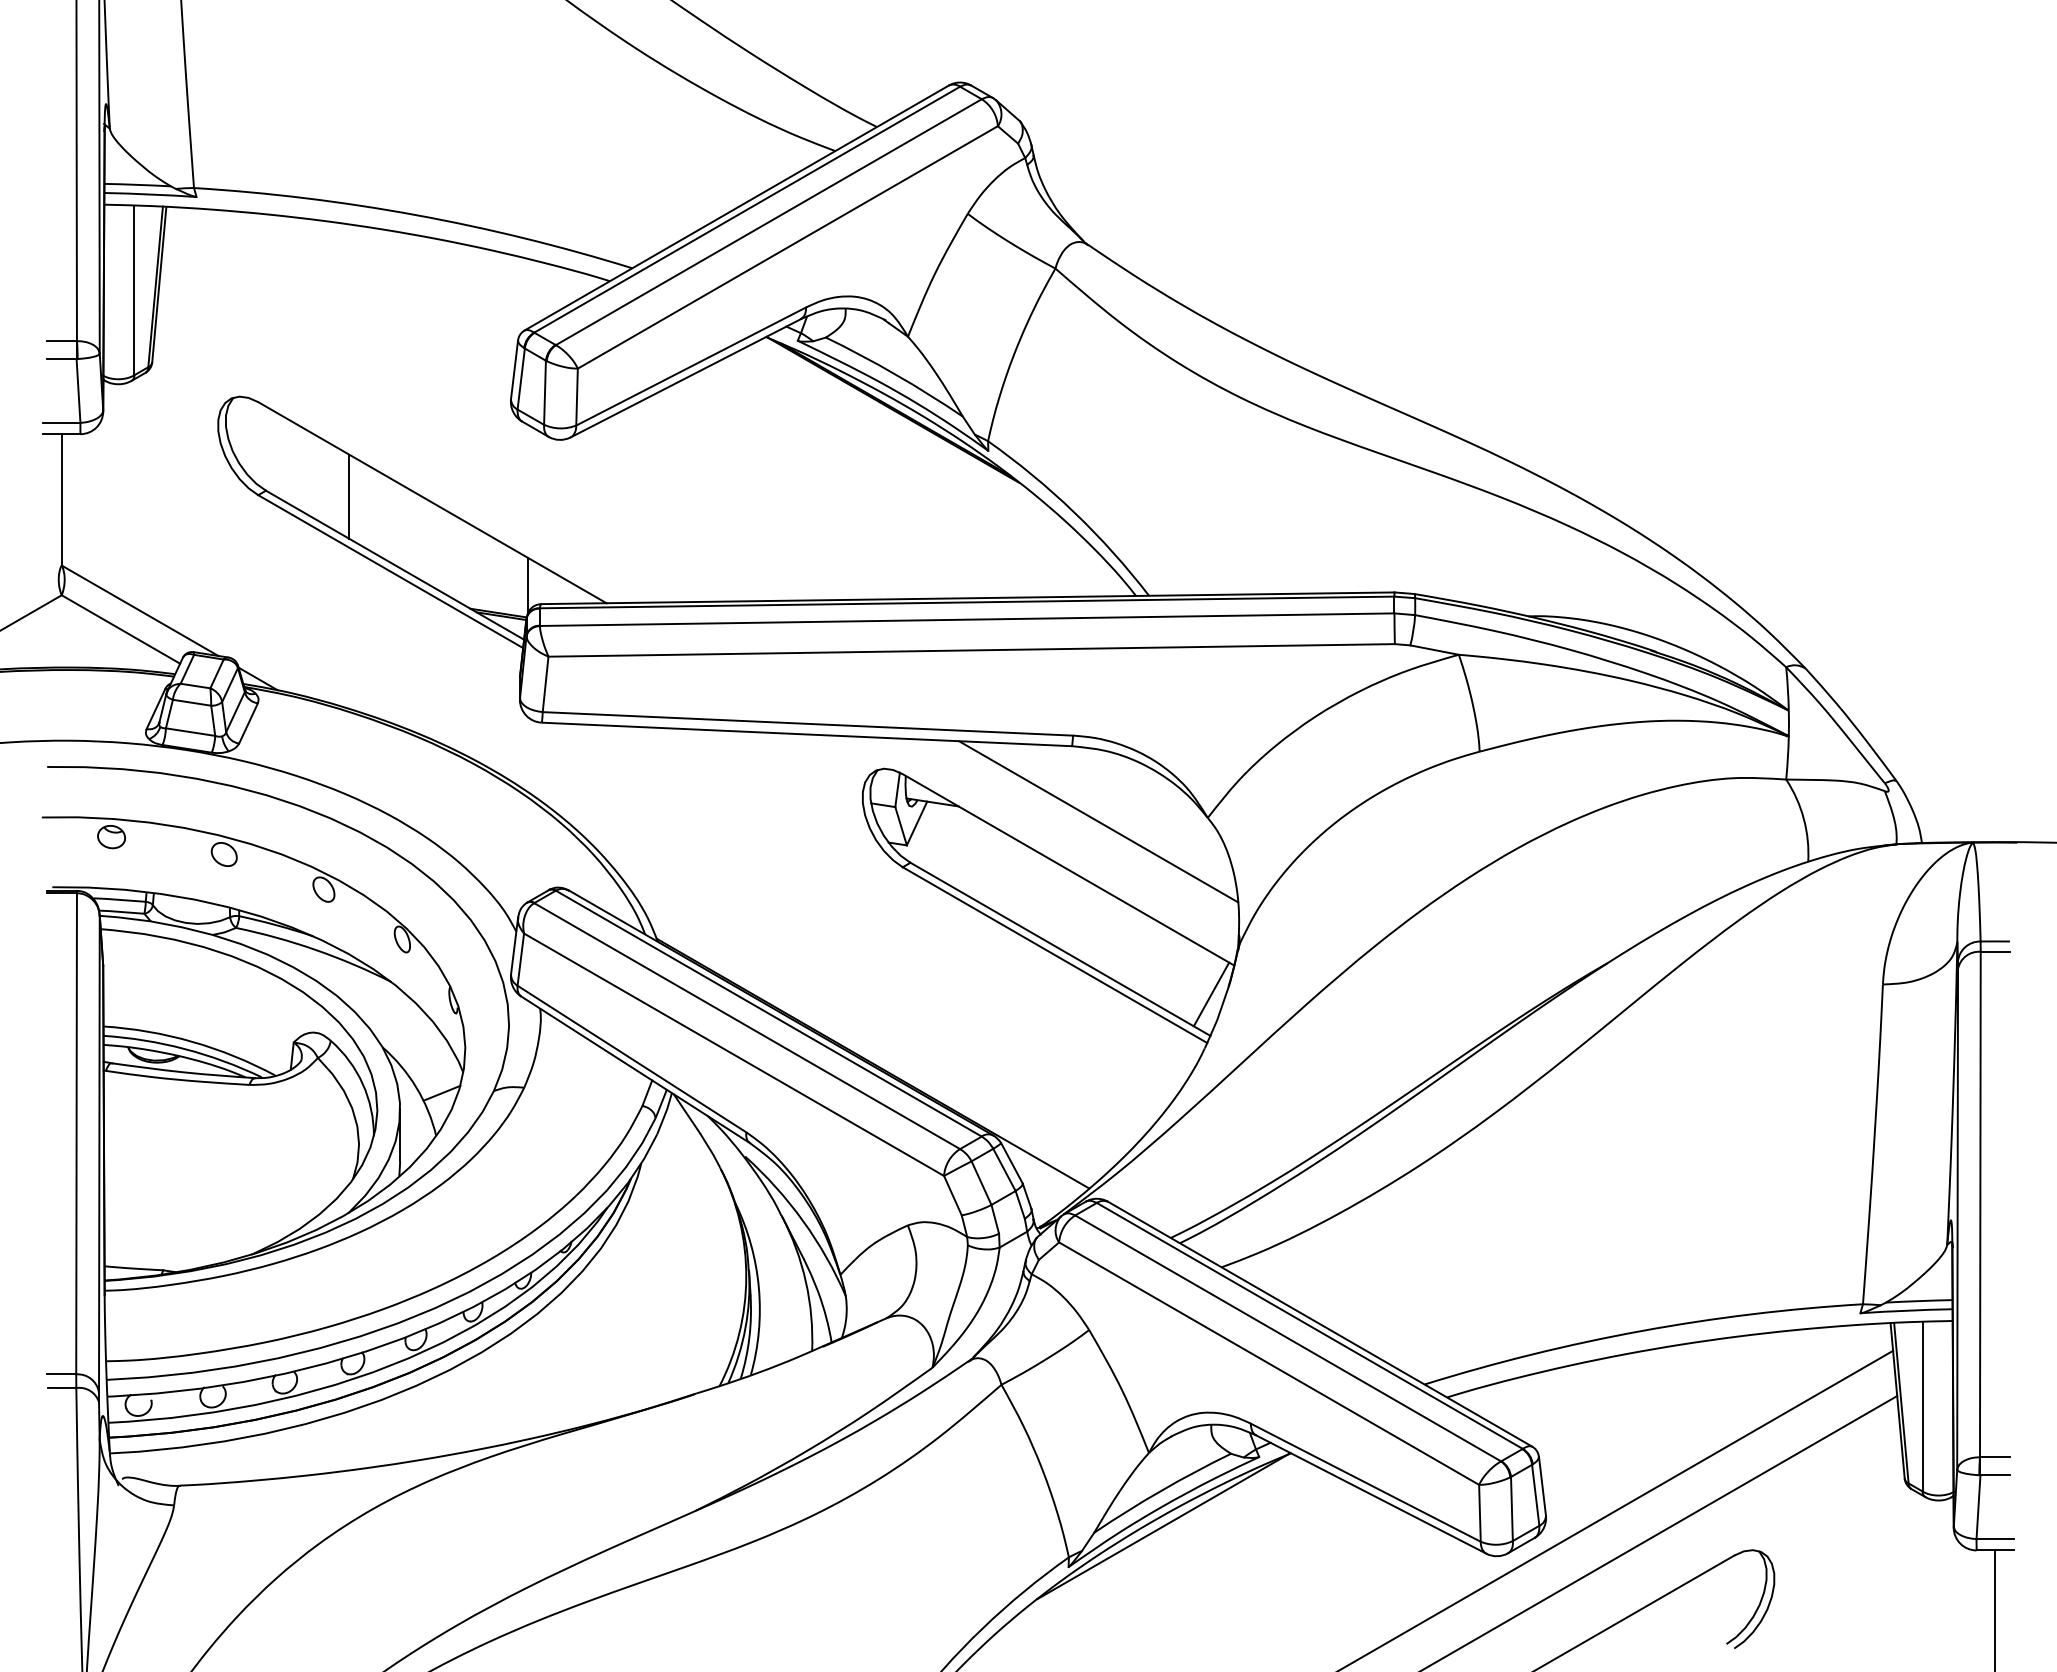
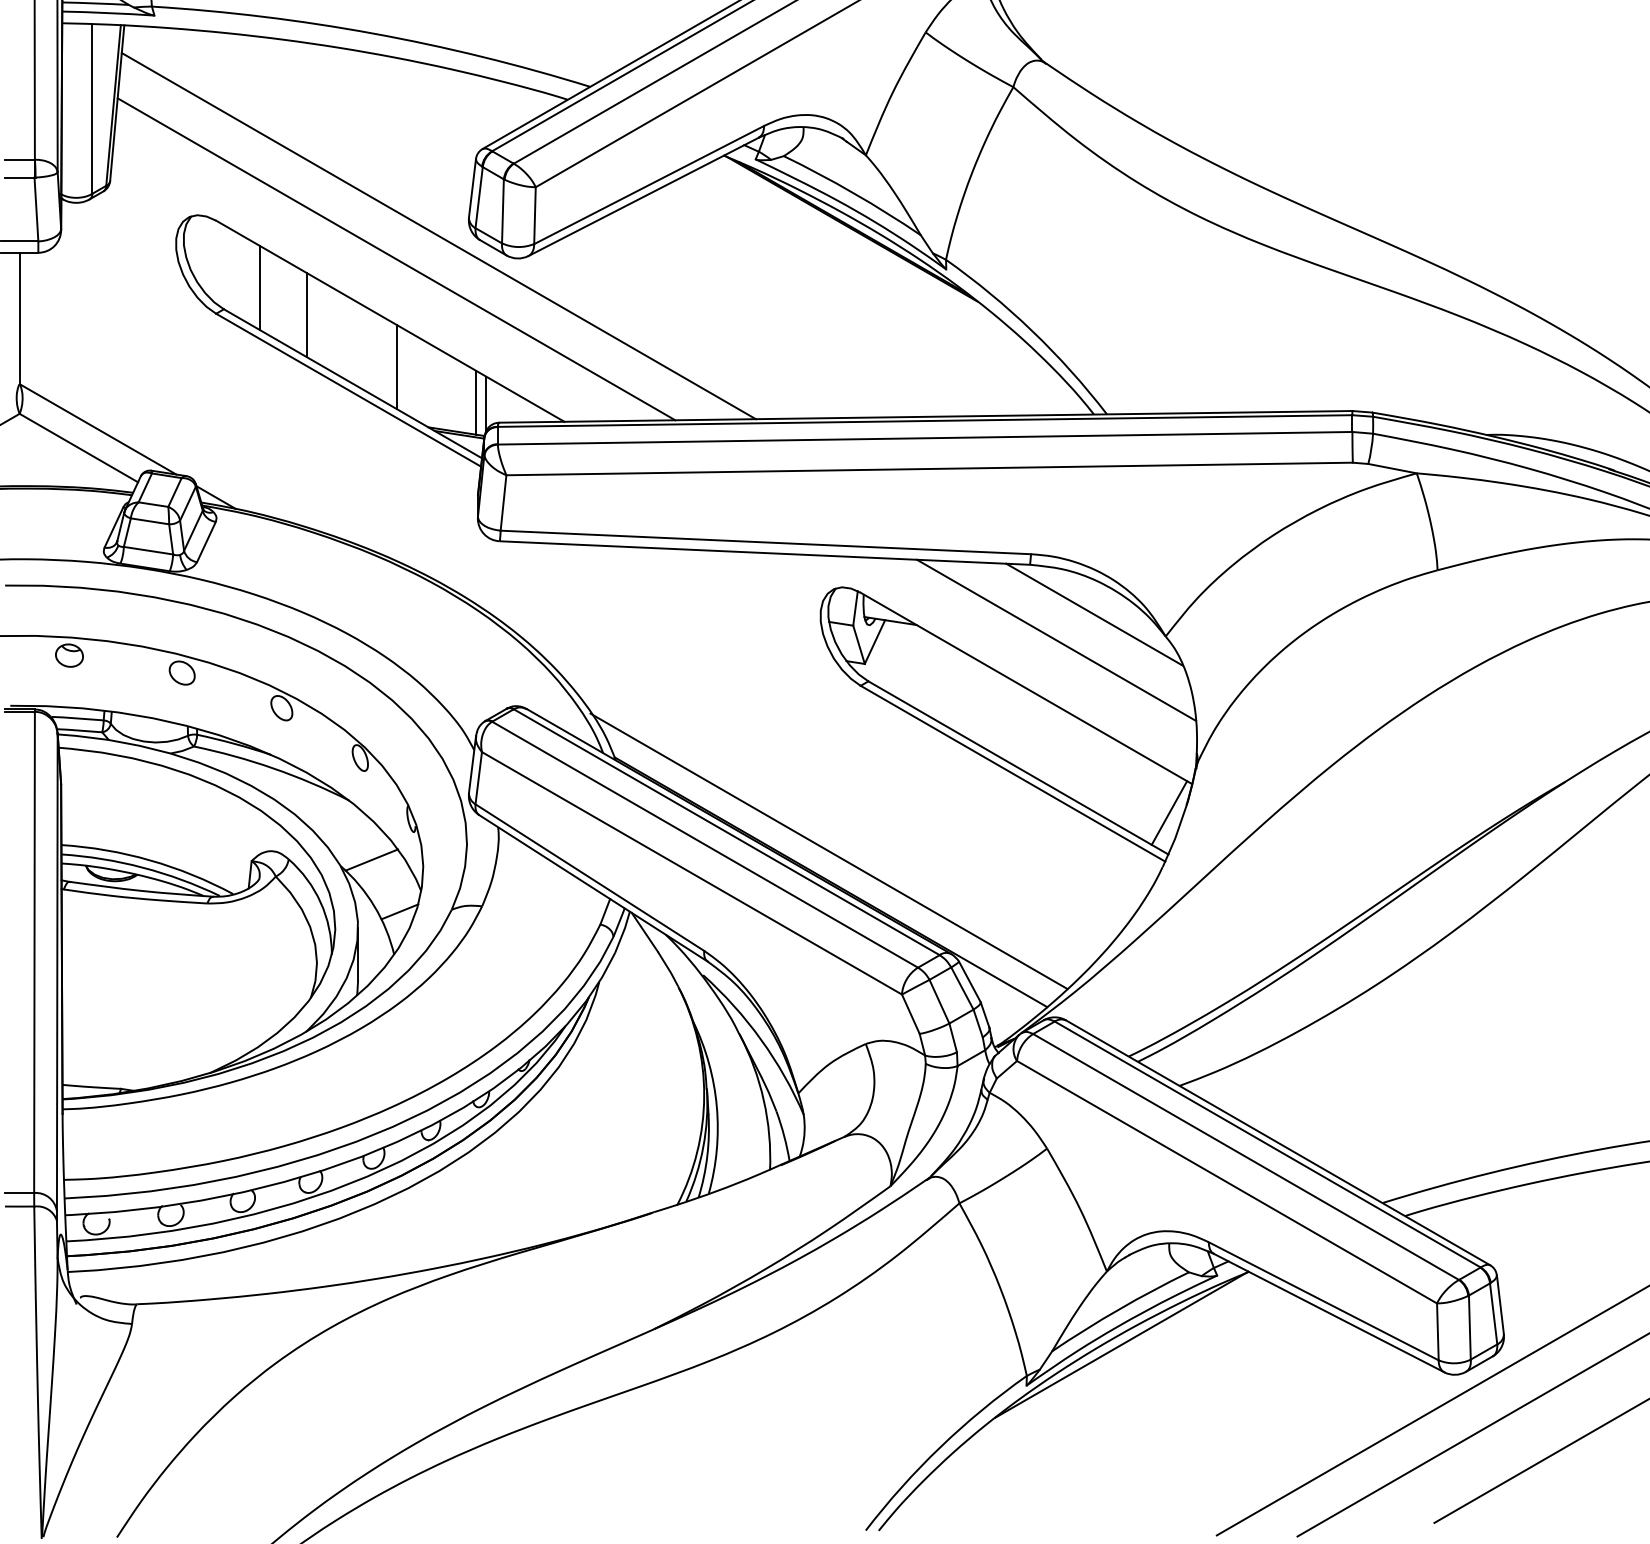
line: (480, 417) -> (438, 236), added
line: (438, 440) -> (396, 259), added
line: (301, 469) -> (259, 288), added
line: (439, 548) -> (397, 367), added
line: (518, 584) -> (476, 403), added
line: (1136, 795) -> (1094, 614), added
line: (870, 1032) -> (828, 851), added
line: (413, 1041) -> (371, 860), added

